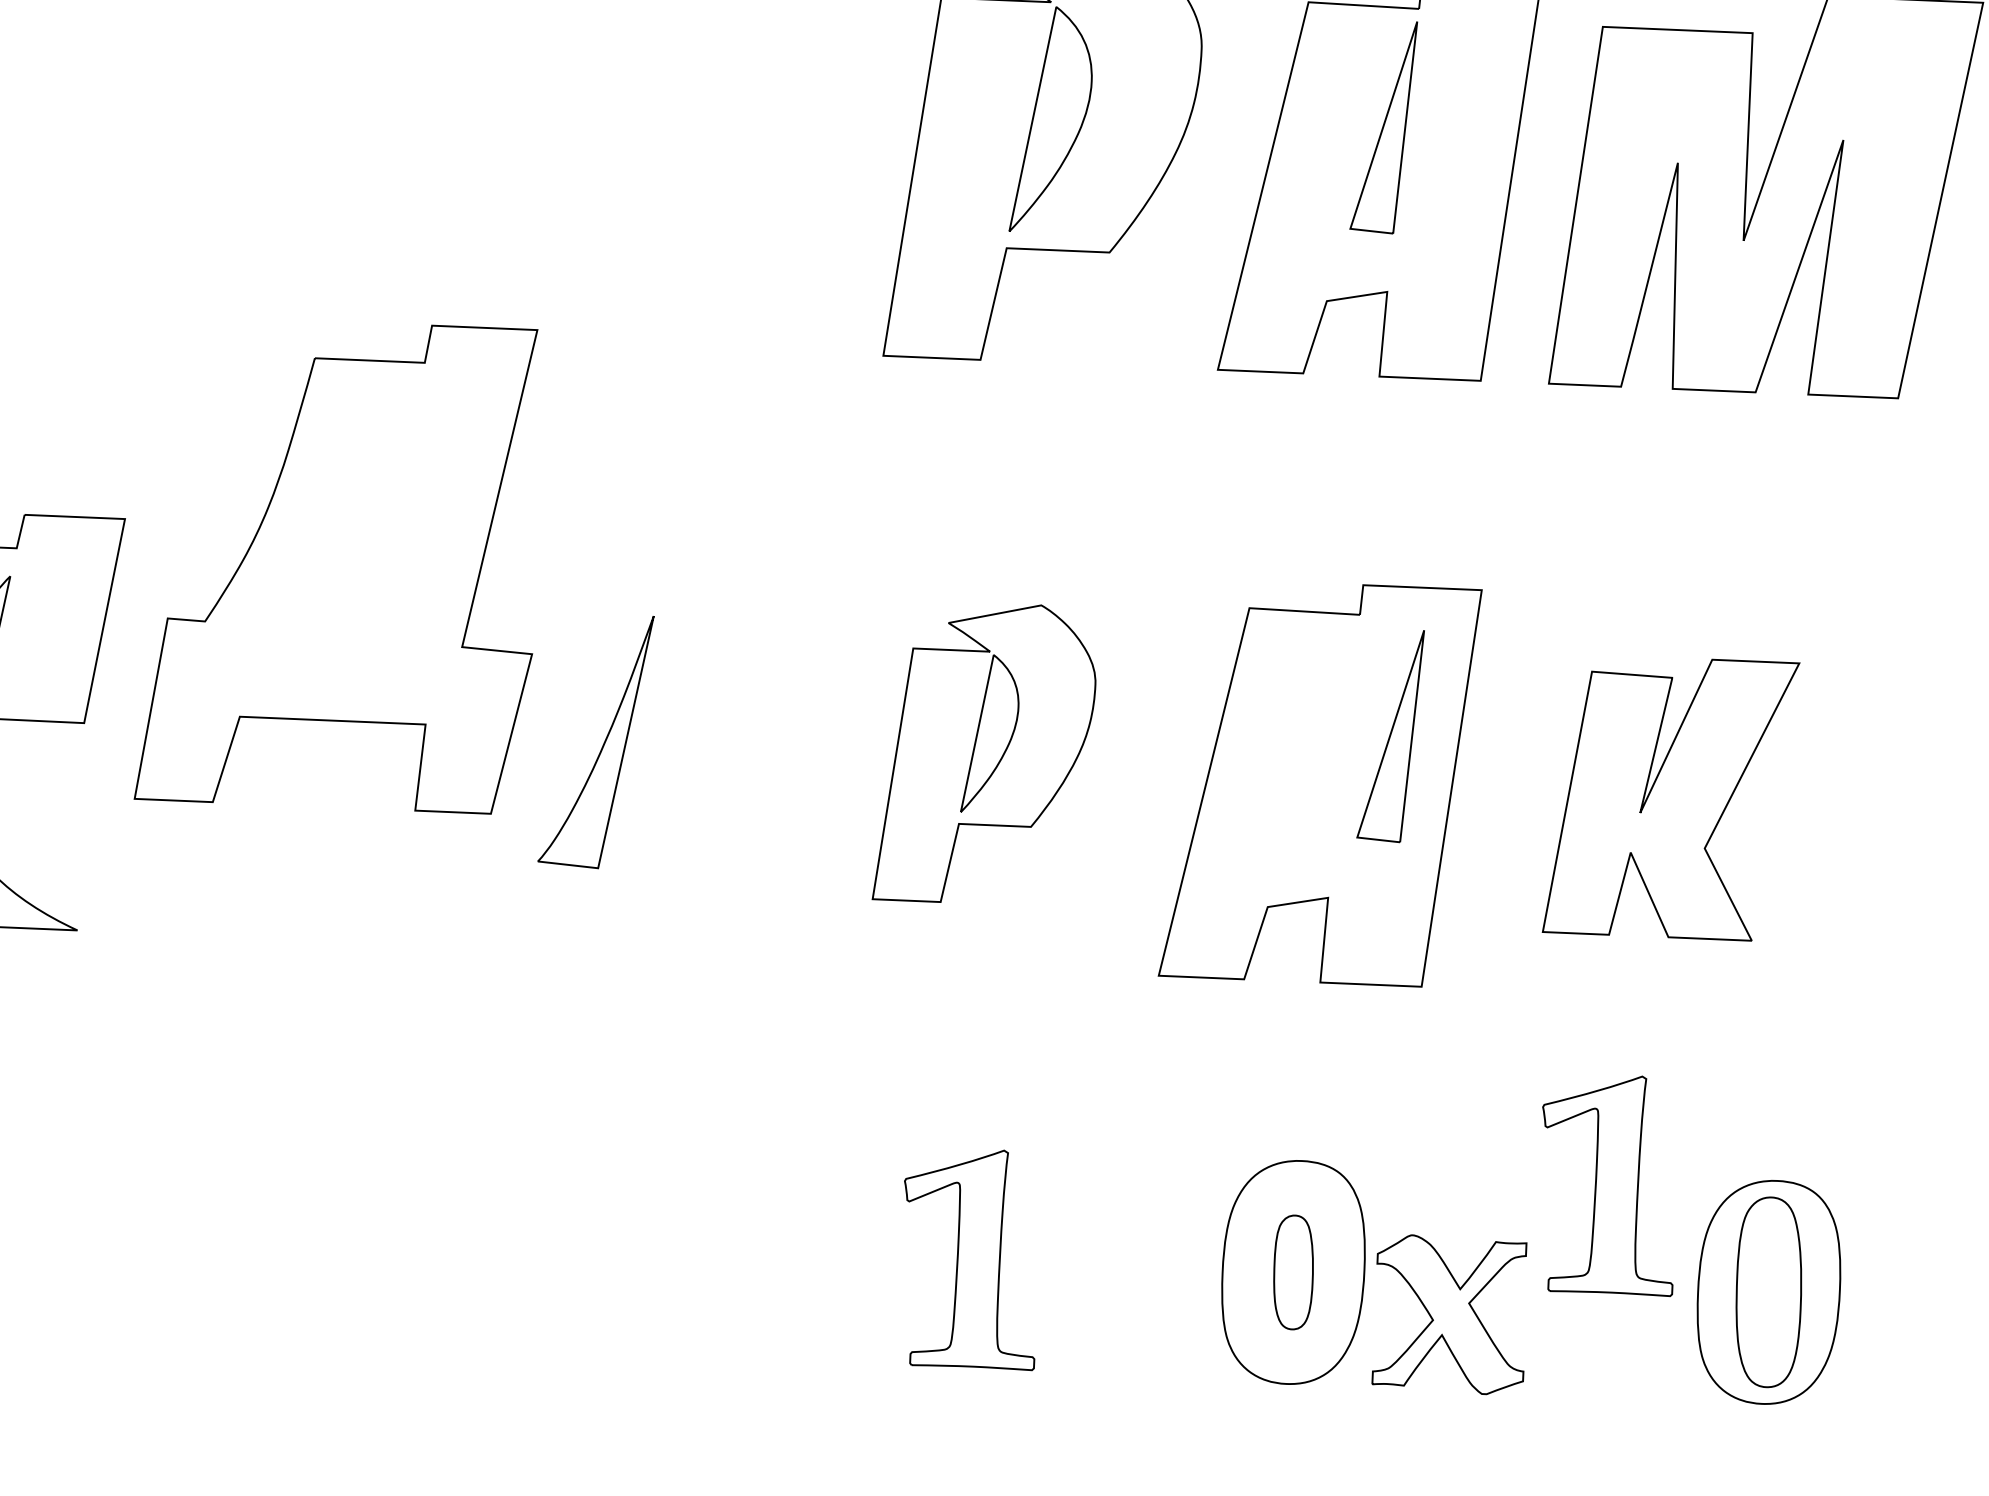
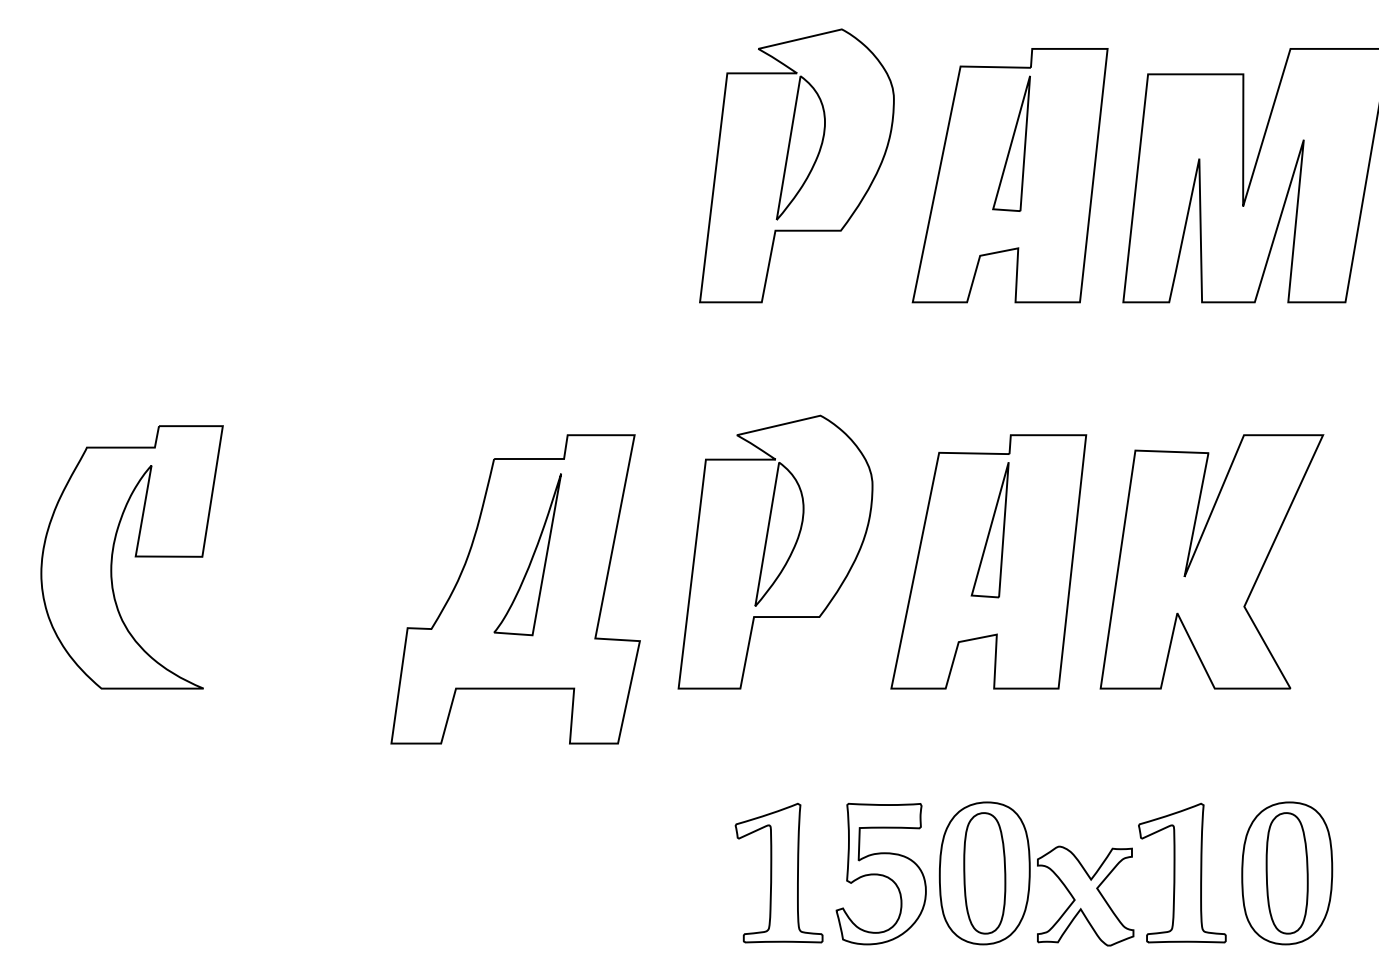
part: (339, 564) -> (515, 589), moved
part: (1389, 736) -> (989, 530), moved
part: (985, 752) -> (775, 551), size x1.43
part: (1670, 796) -> (1211, 561), size x1.43
part: (1608, 1183) -> (1182, 872), moved
part: (1129, 1267) -> (880, 874), added
part: (1293, 1272) -> (984, 873), size x1.67

